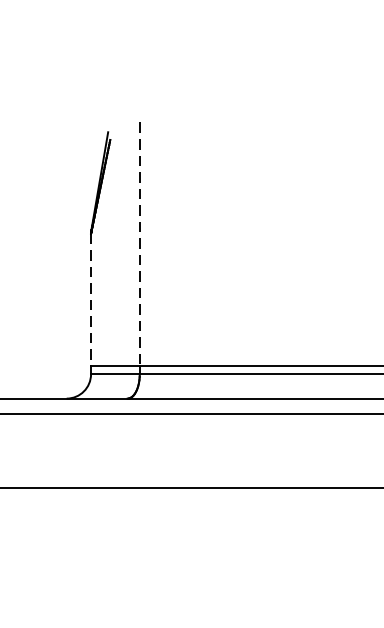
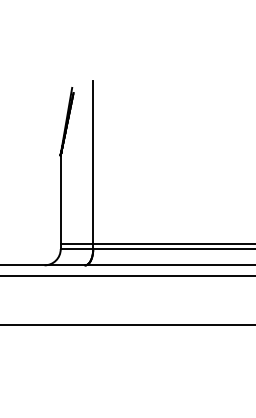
line: (140, 245) -> (93, 163), dashed -> solid
line: (90, 301) -> (60, 200), dashed -> solid

